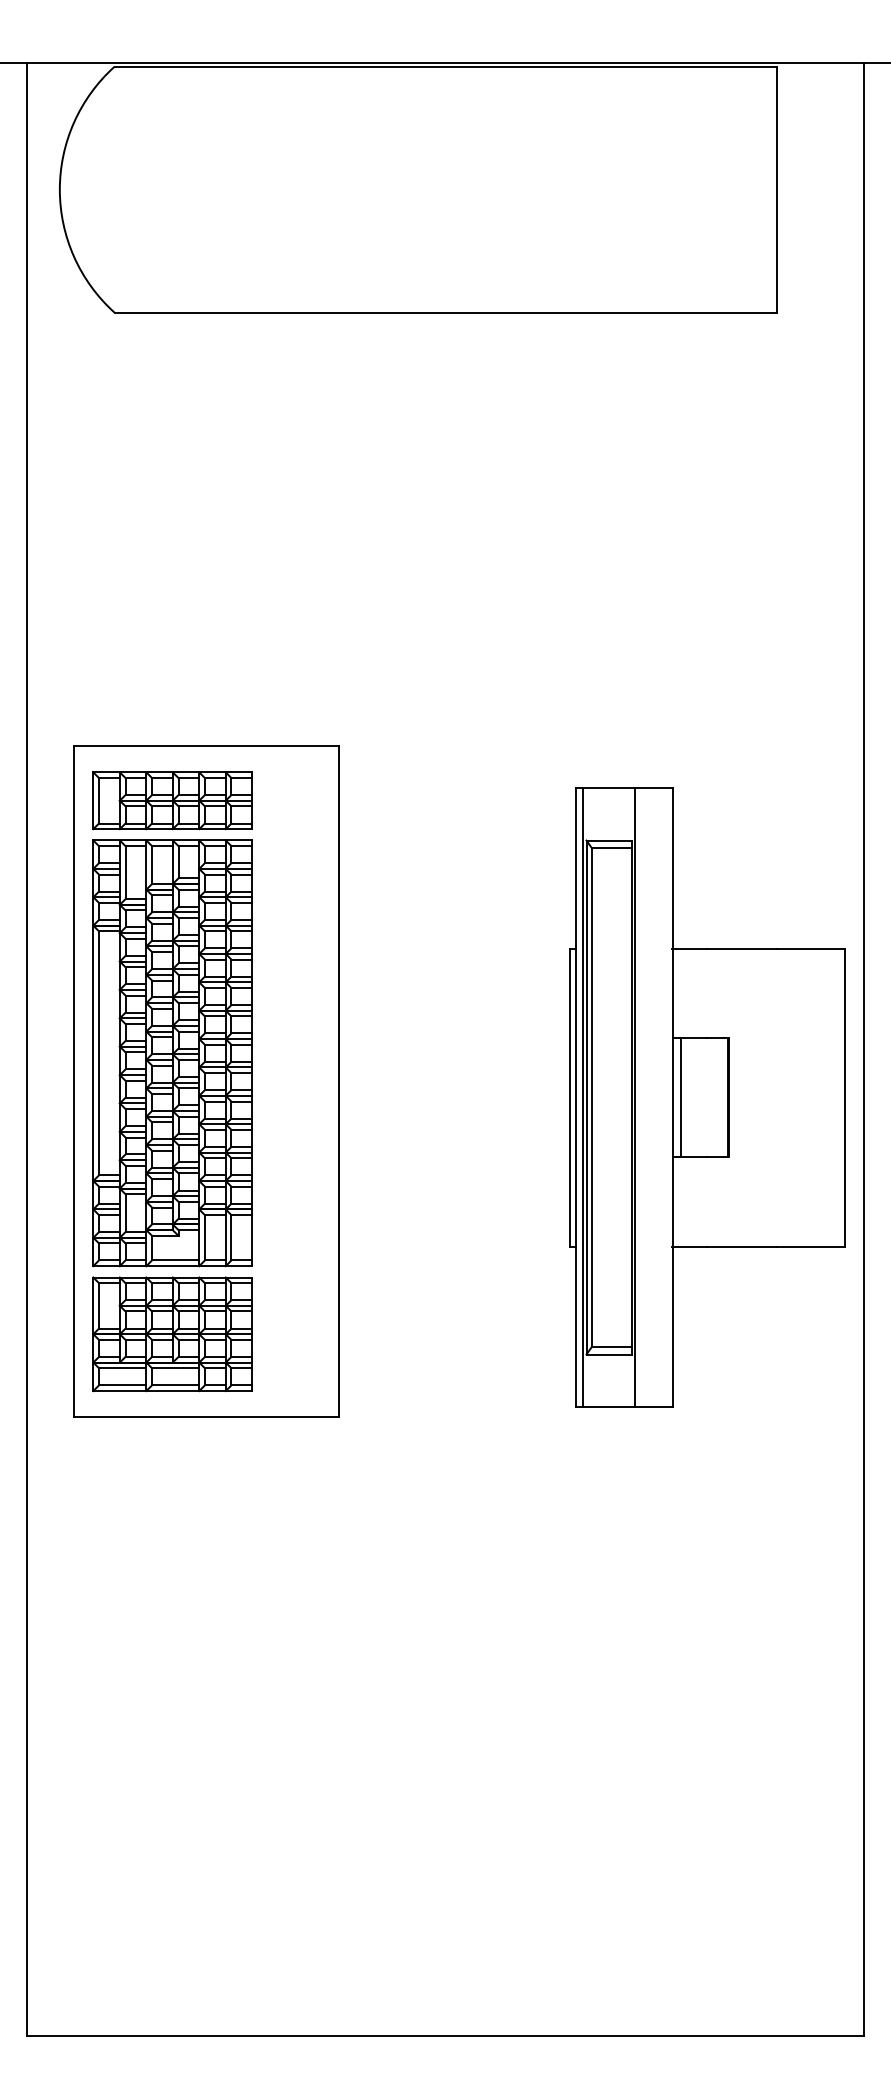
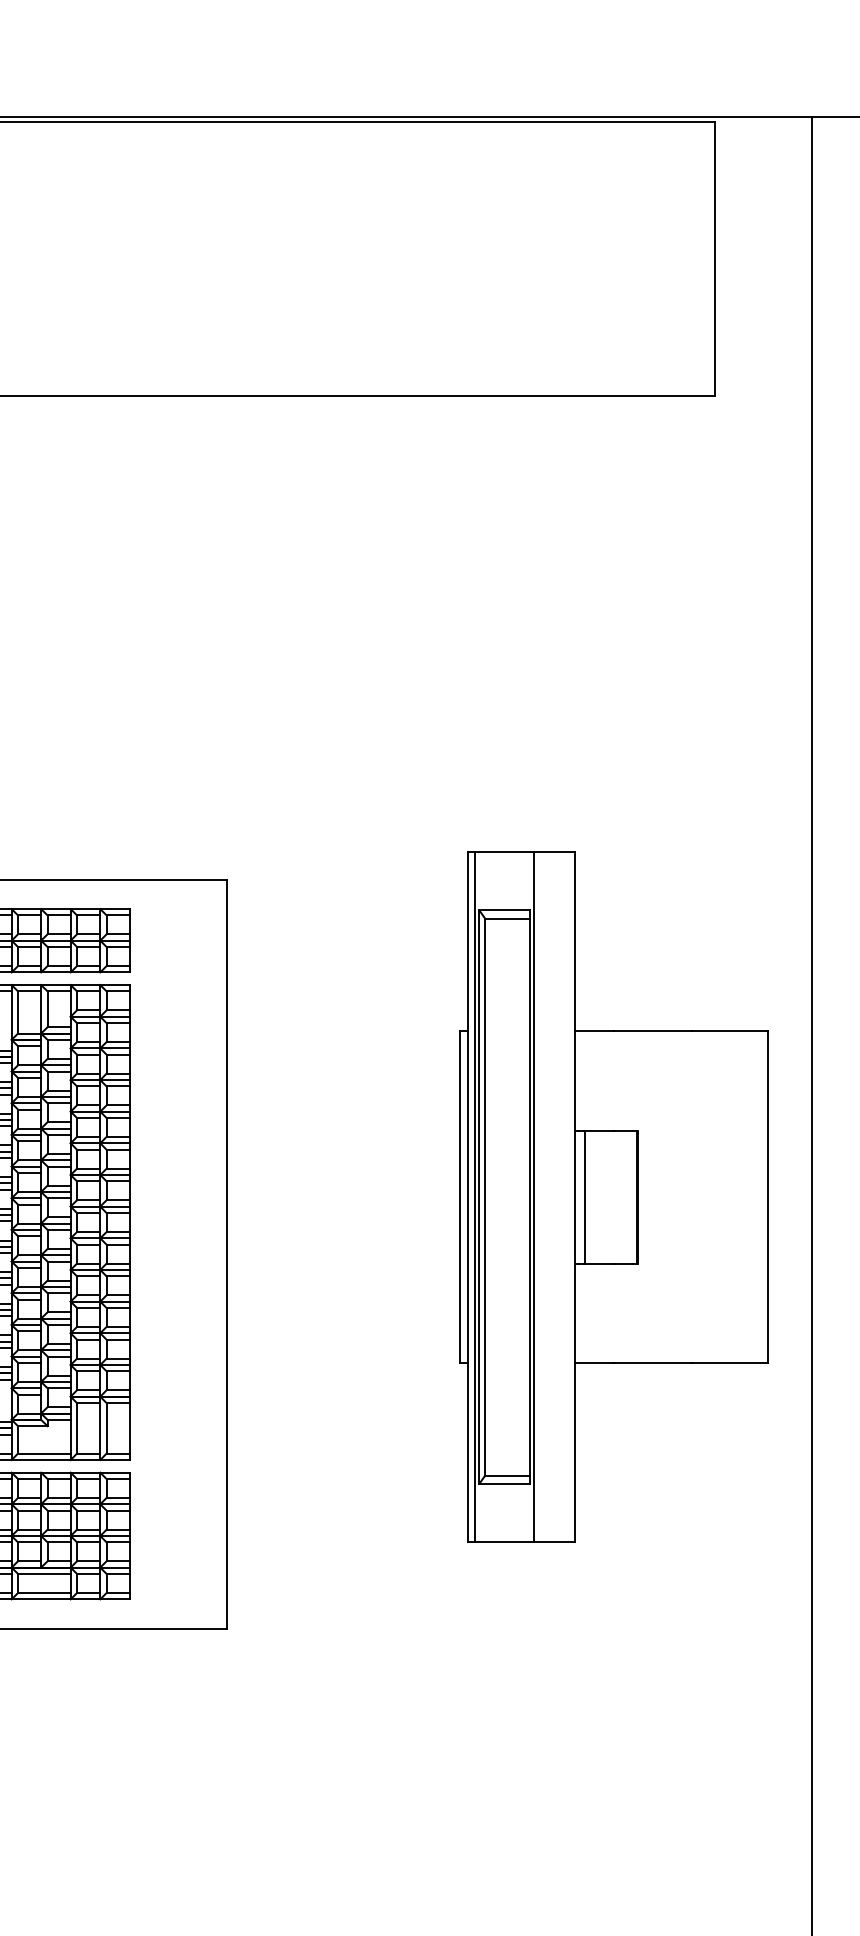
part: (707, 1097) -> (614, 1197), moved

